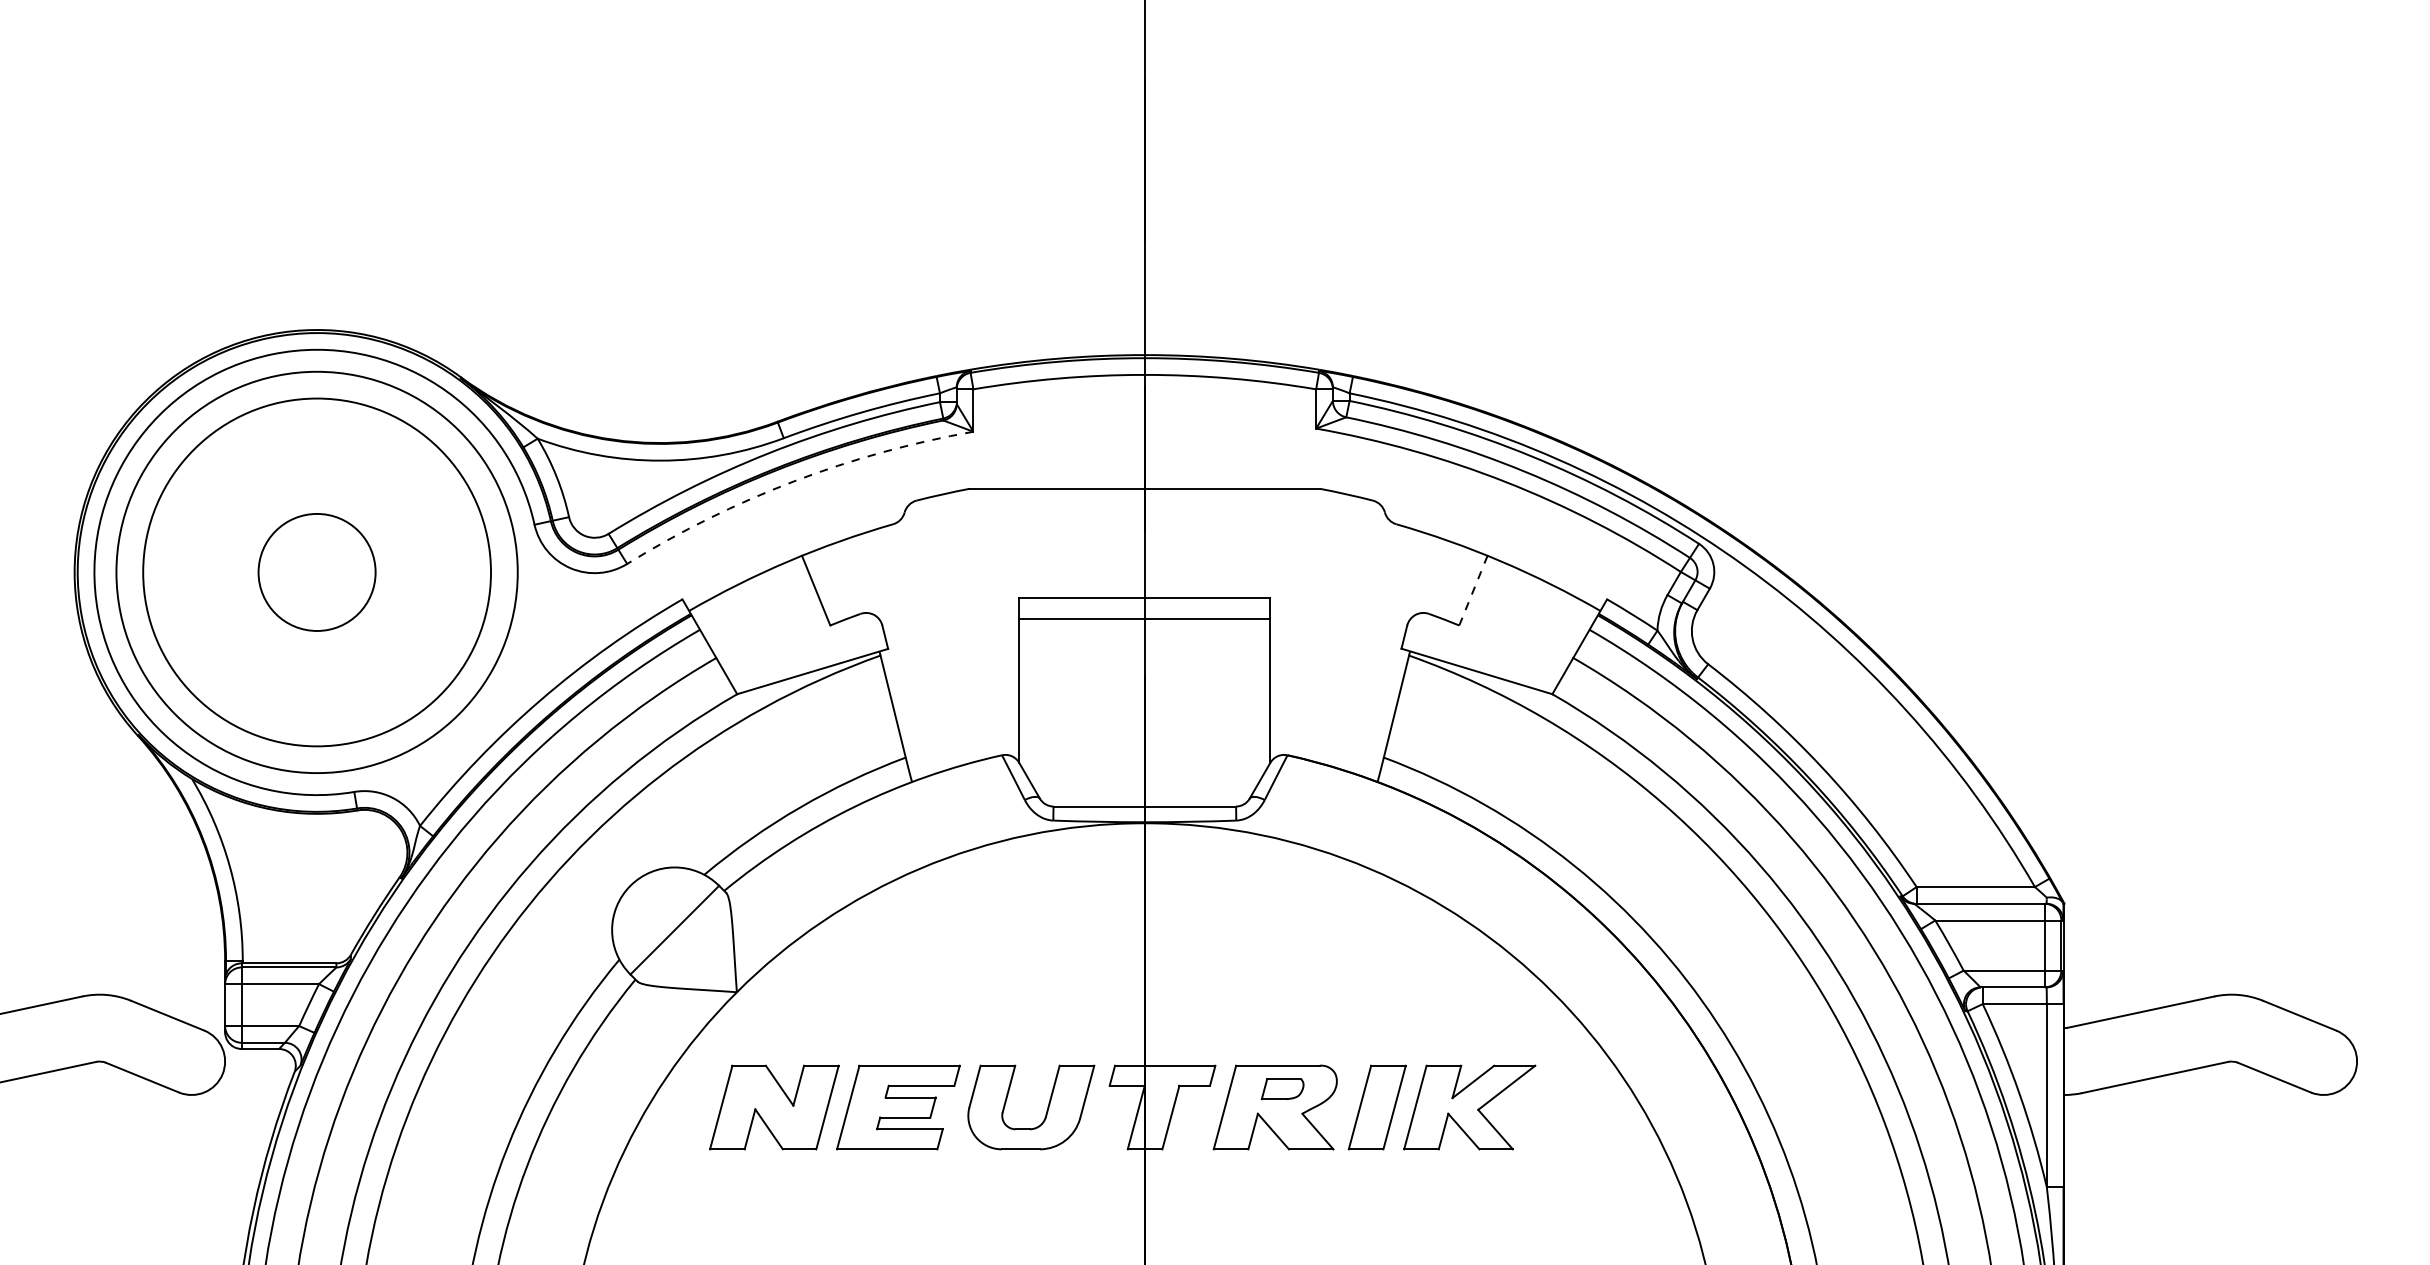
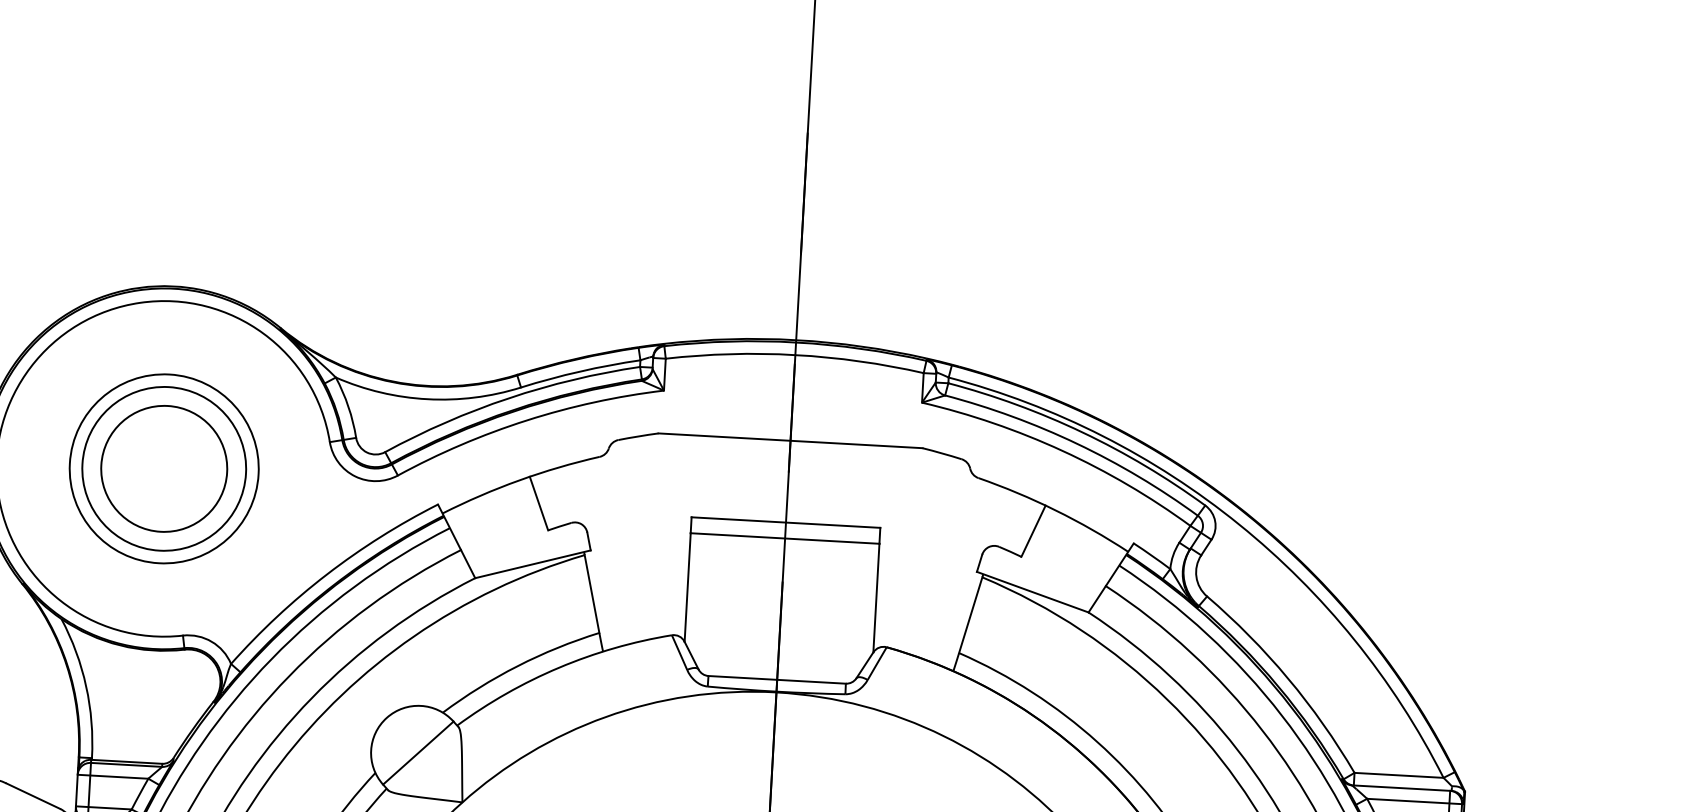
arc: (794, 481) -> (527, 420), dashed -> solid
circle: (316, 572) -> (163, 468), size x0.62
circle: (316, 572) -> (163, 468), size x0.62
circle: (316, 572) -> (163, 468), size x1.43
line: (1473, 590) -> (1033, 531), dashed -> solid

